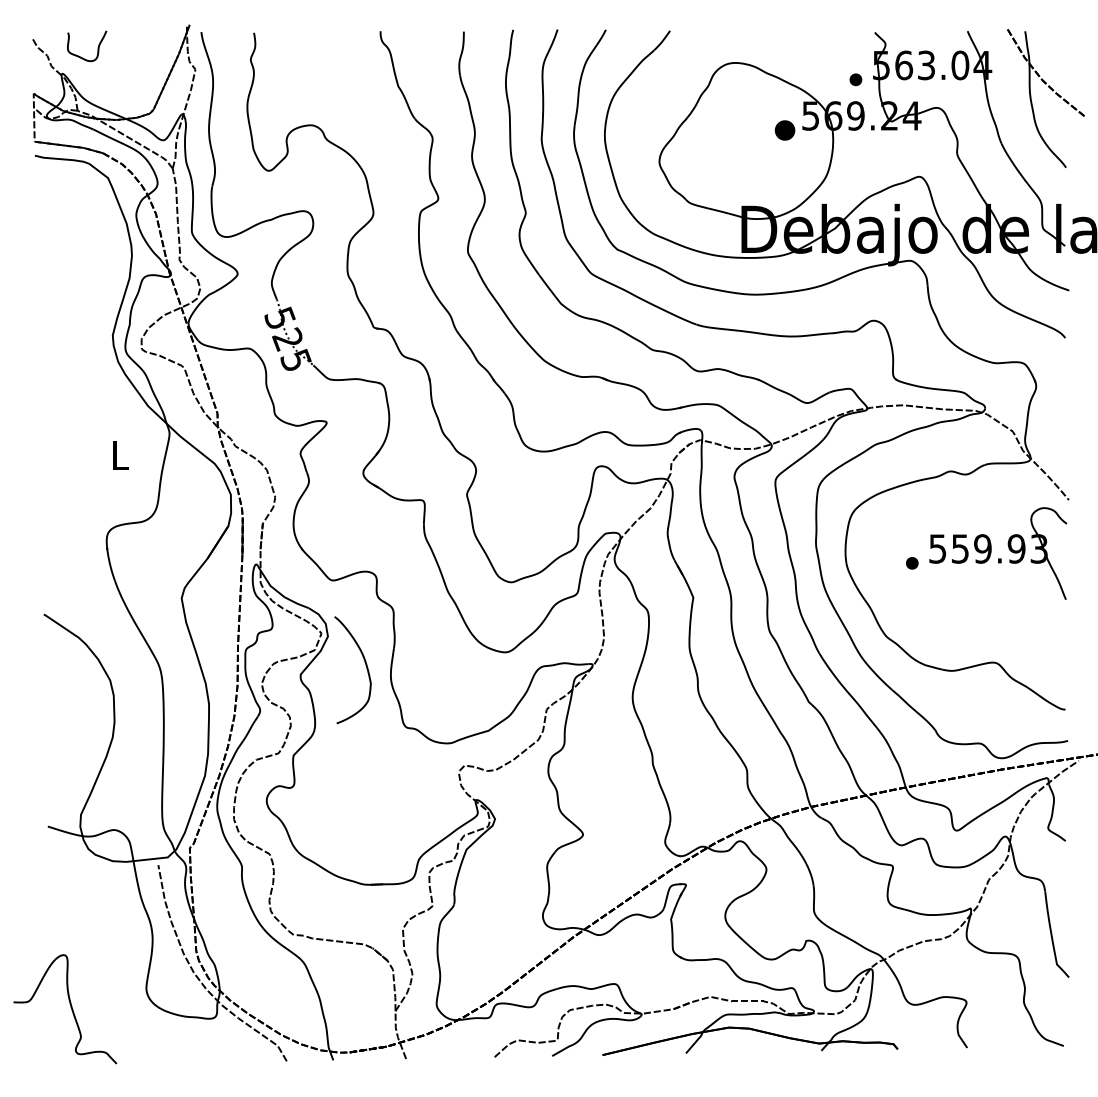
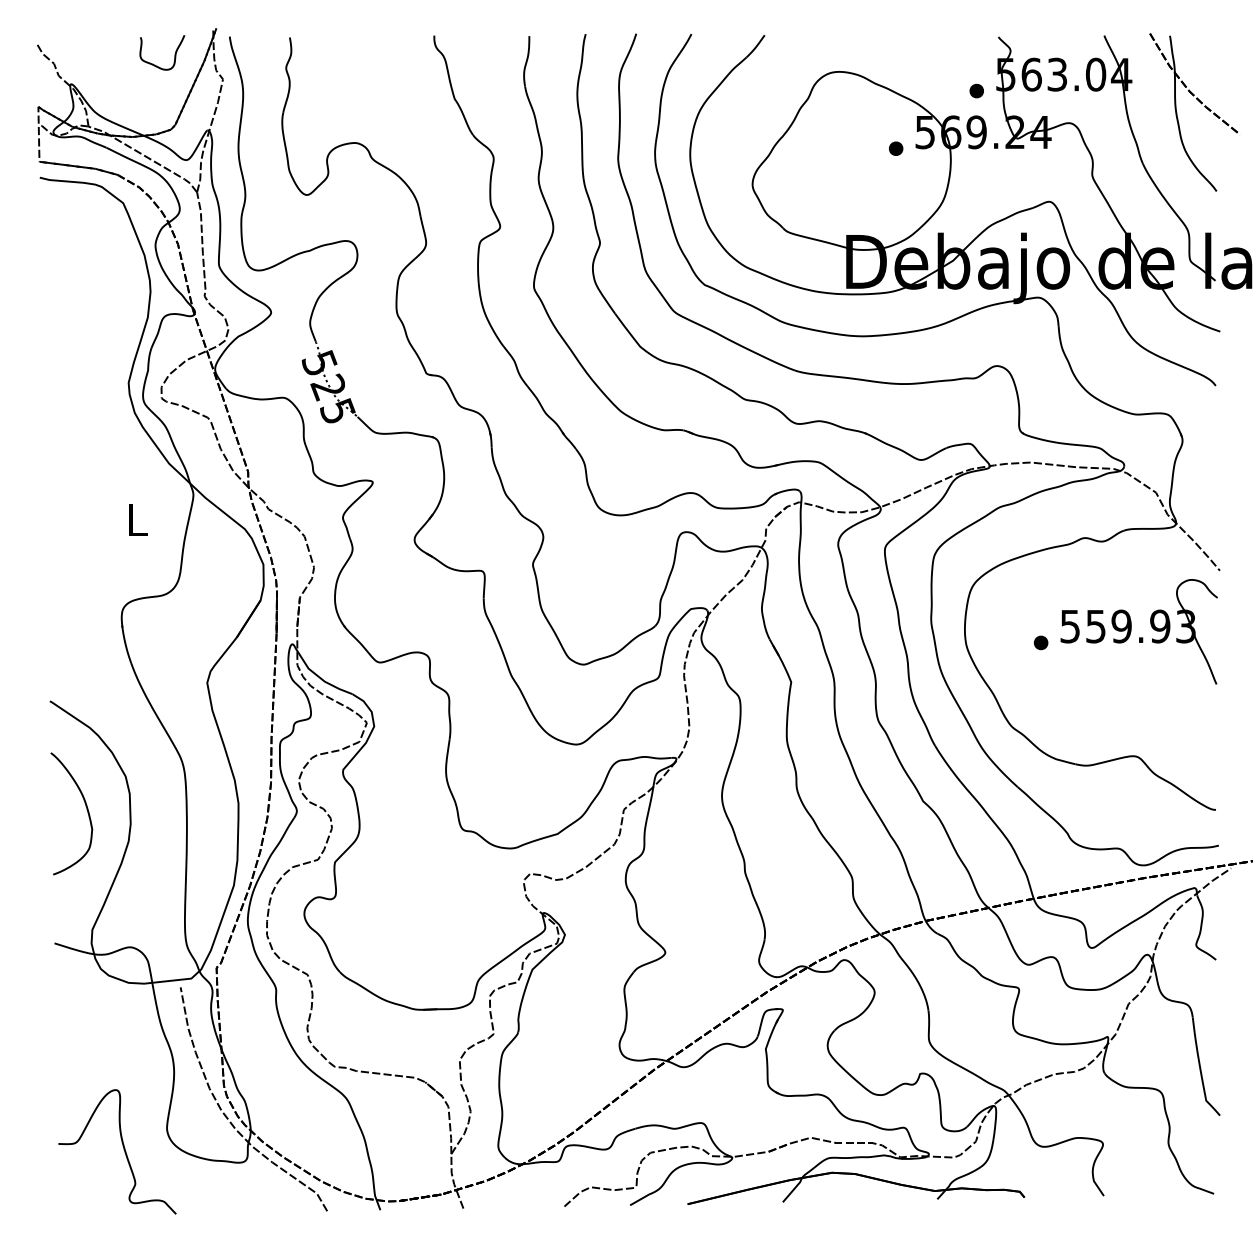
curve: (97, 47) -> (174, 54), moved
part: (785, 130) -> (896, 148), size x0.62
curve: (365, 666) -> (86, 809), moved
curve: (70, 1007) -> (123, 1149), moved

